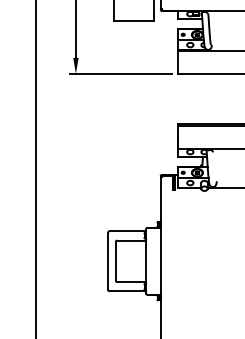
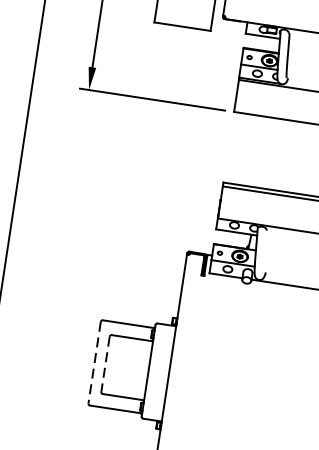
line: (108, 261) -> (94, 363), solid -> dashed
line: (115, 261) -> (104, 364), solid -> dashed

